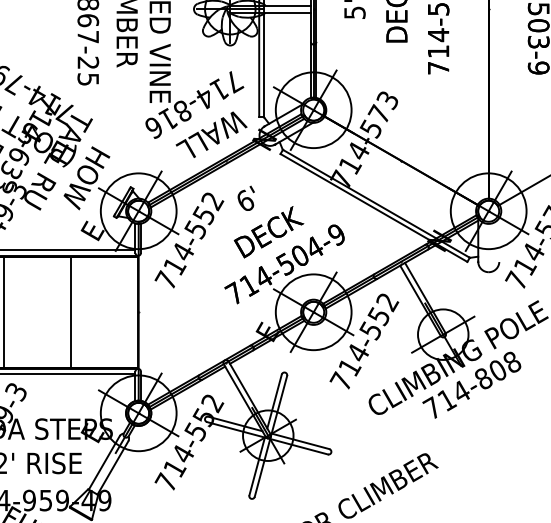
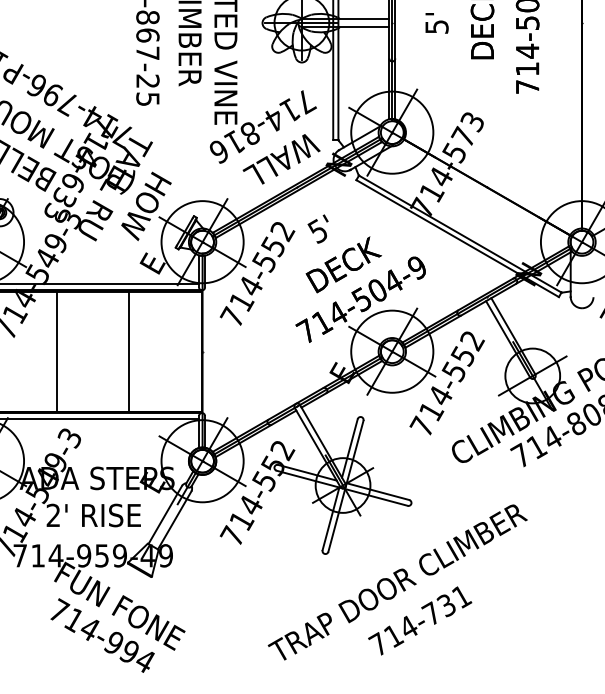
text: (244, 200) -> (317, 230), 6' -> 5'

